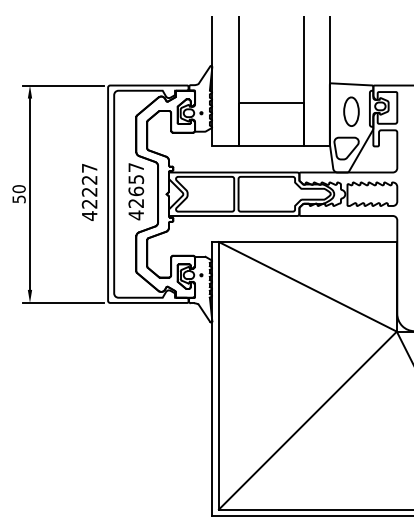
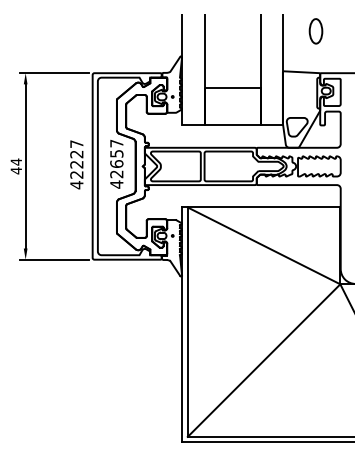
part: (351, 111) -> (316, 31), moved
text: (18, 194) -> (15, 166), 50 -> 44

